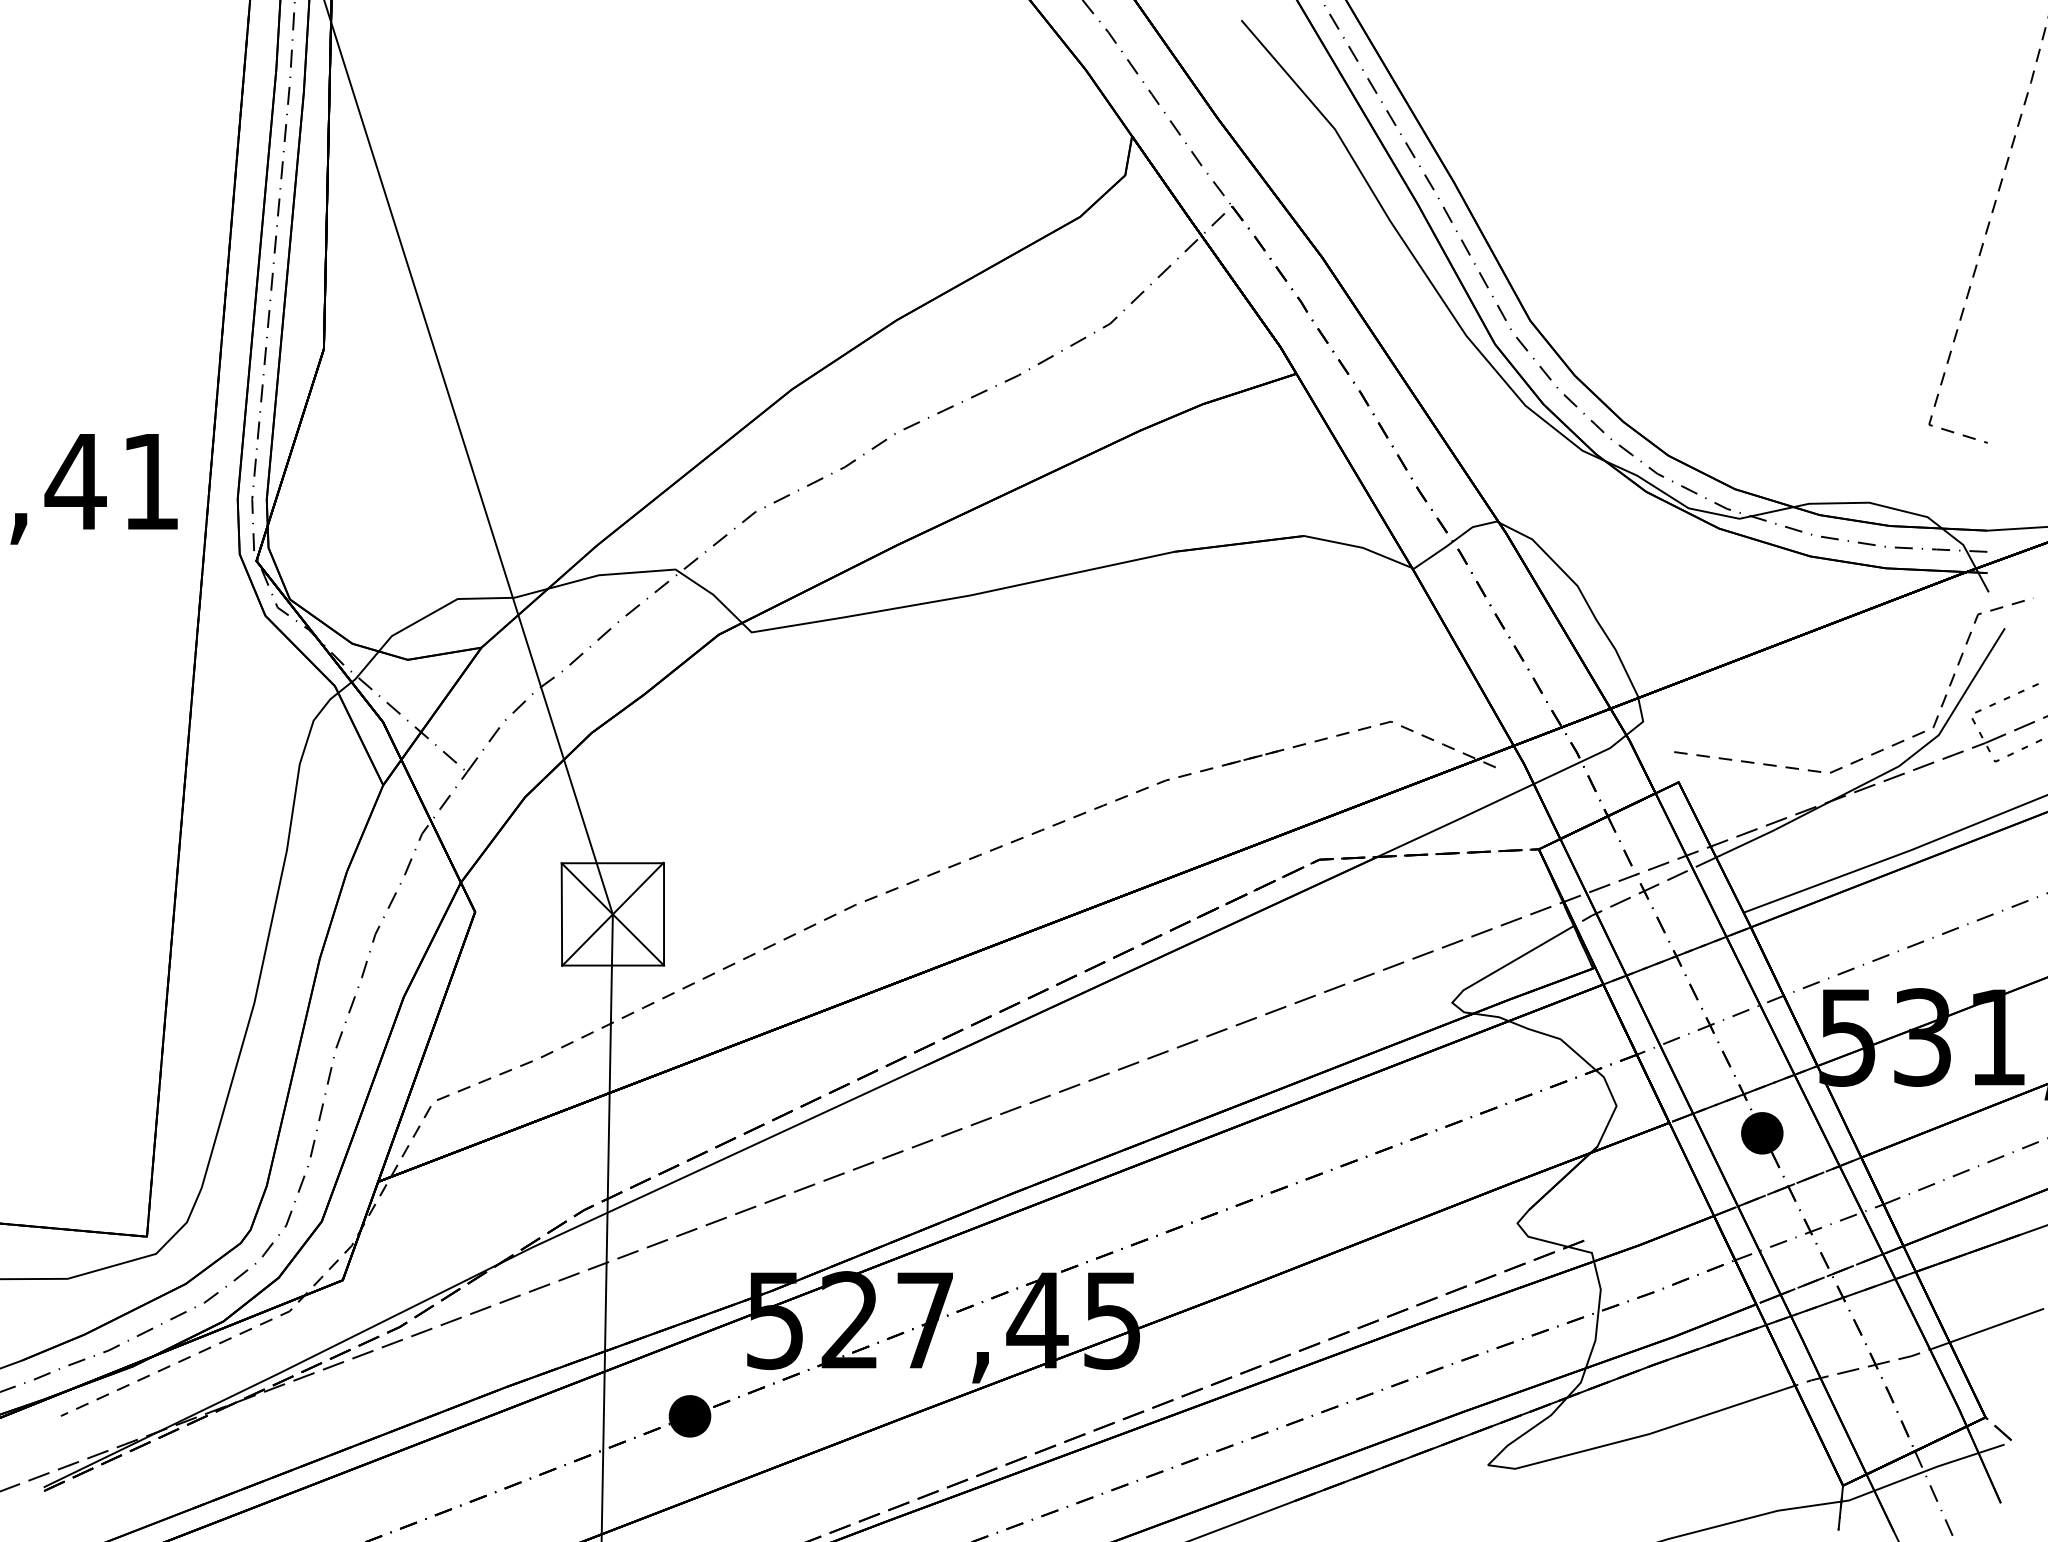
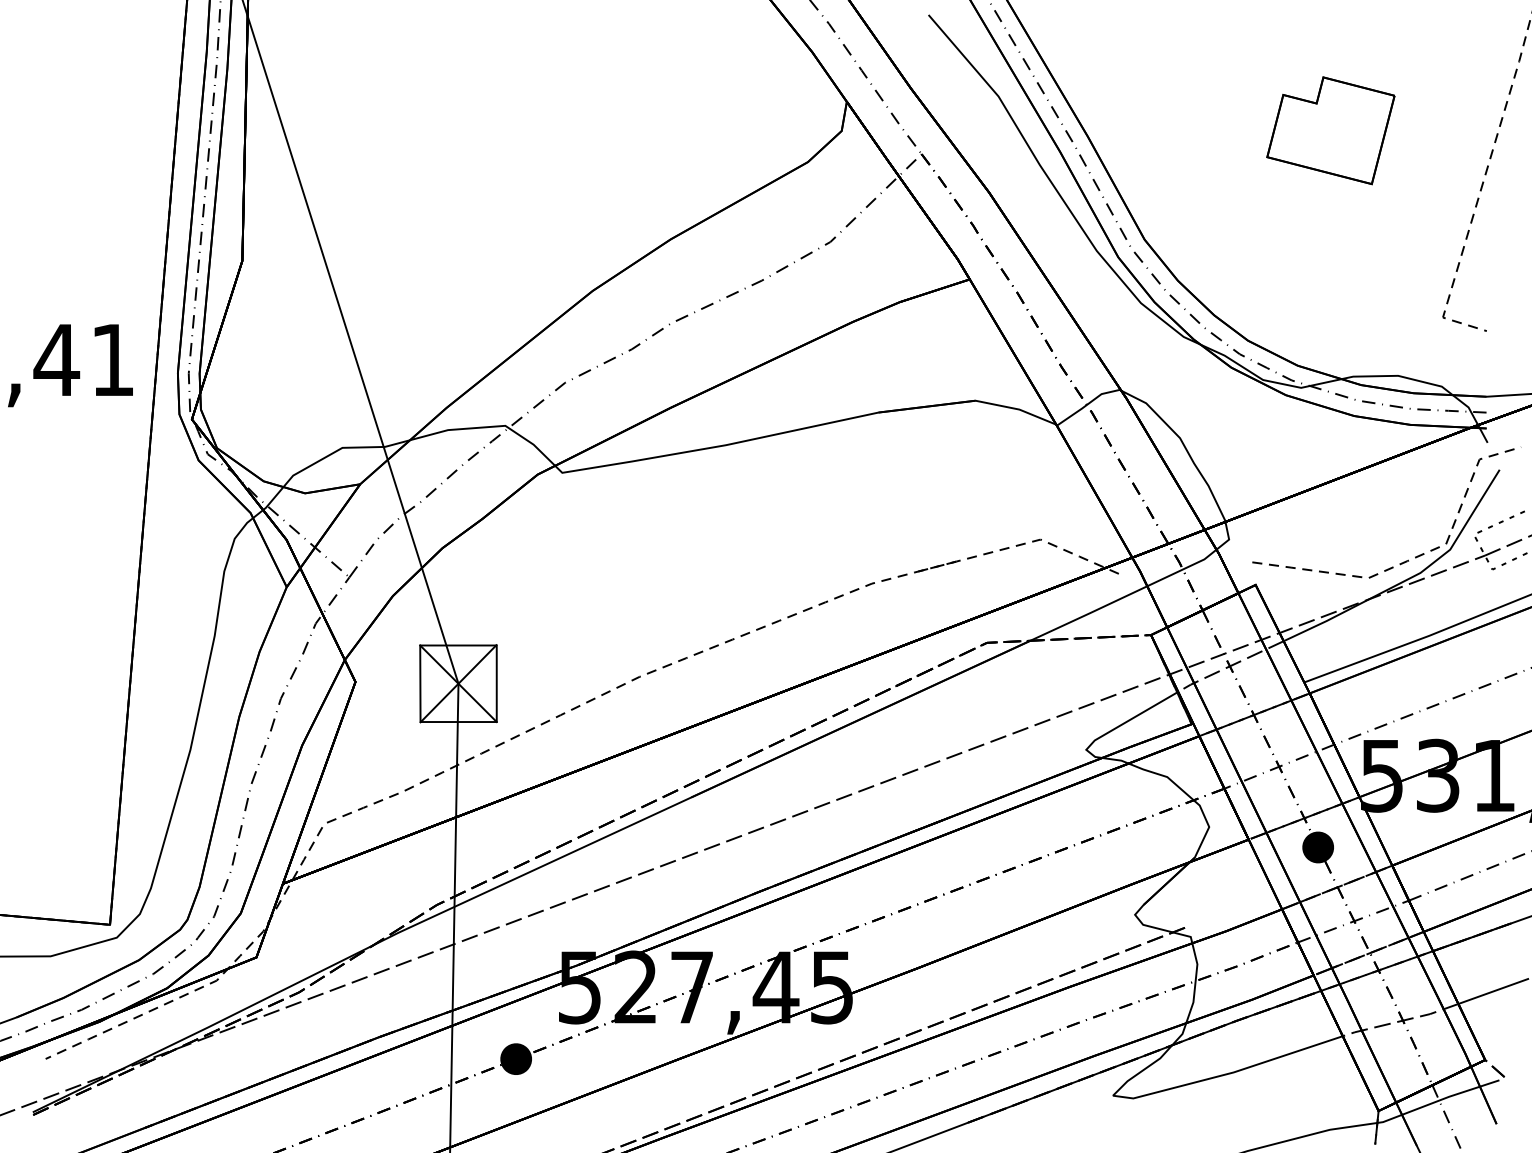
part: (1778, 174) -> (1330, 130), added

